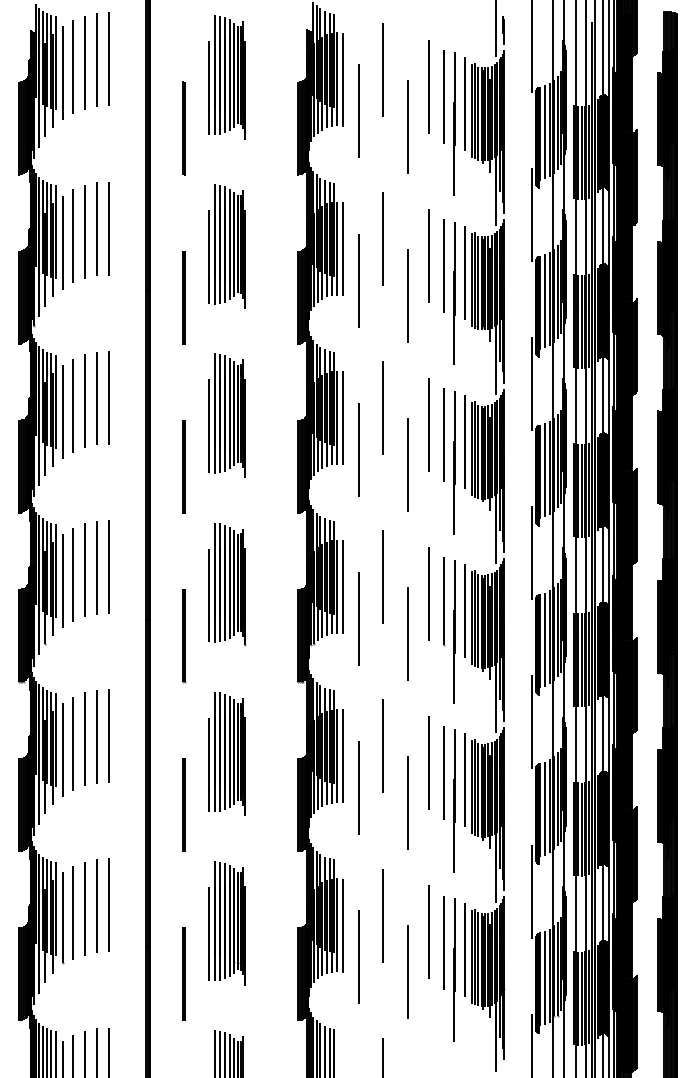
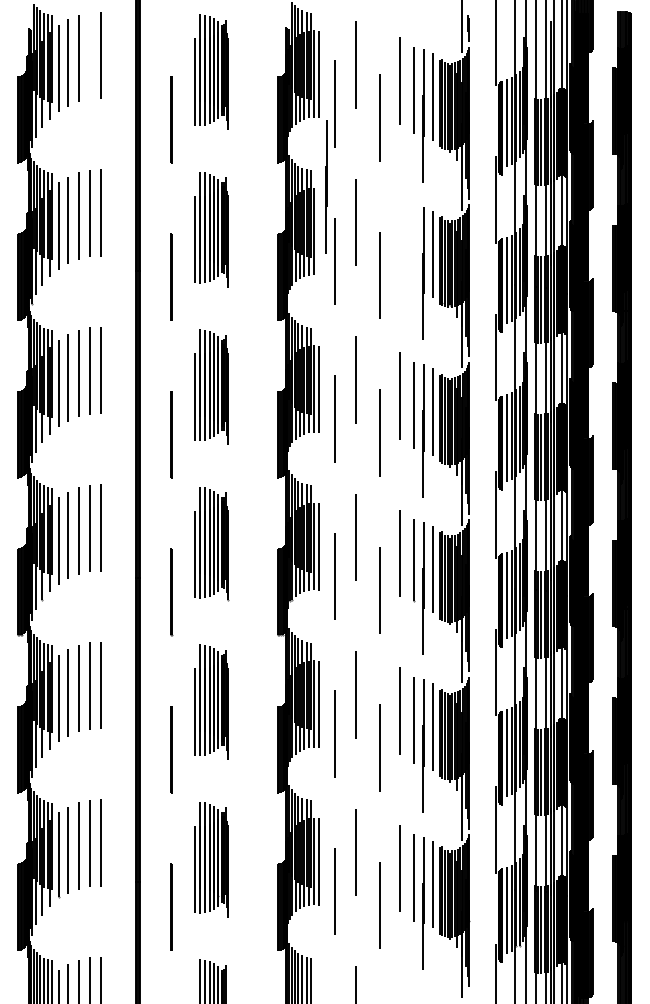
line: (96, 59) -> (89, 55), removed
line: (350, 199) -> (326, 185), added
line: (342, 248) -> (318, 231), removed
line: (429, 255) -> (399, 238), removed
line: (444, 265) -> (413, 247), removed

